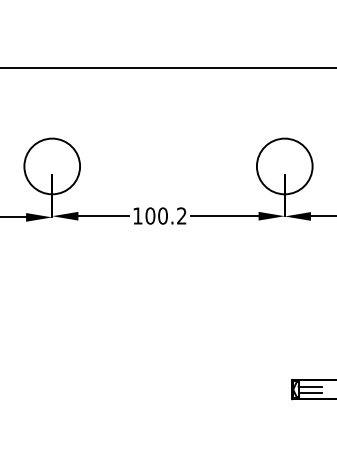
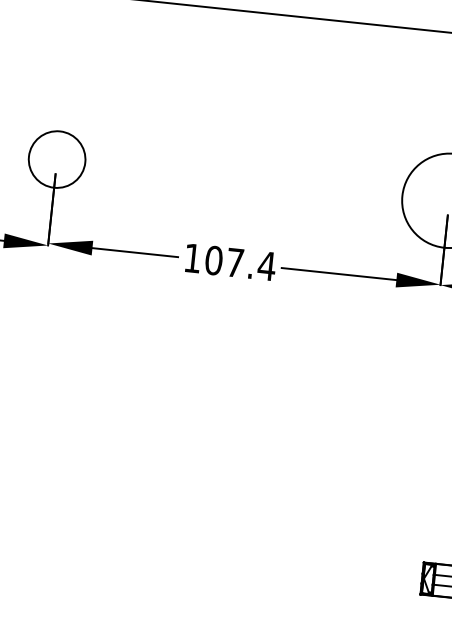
circle: (52, 166) -> (57, 159), size x0.6
text: (172, 215) -> (251, 263), 100.2 -> 107.4

